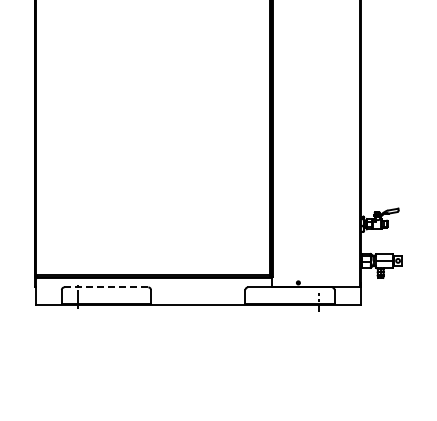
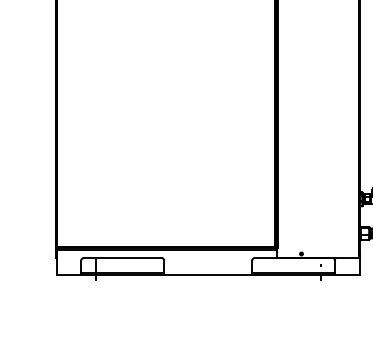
line: (106, 287) -> (122, 258), dashed -> solid

